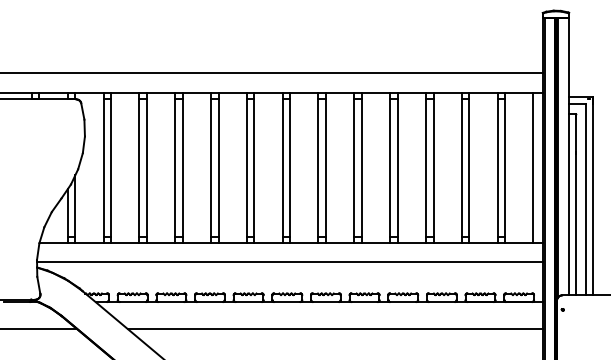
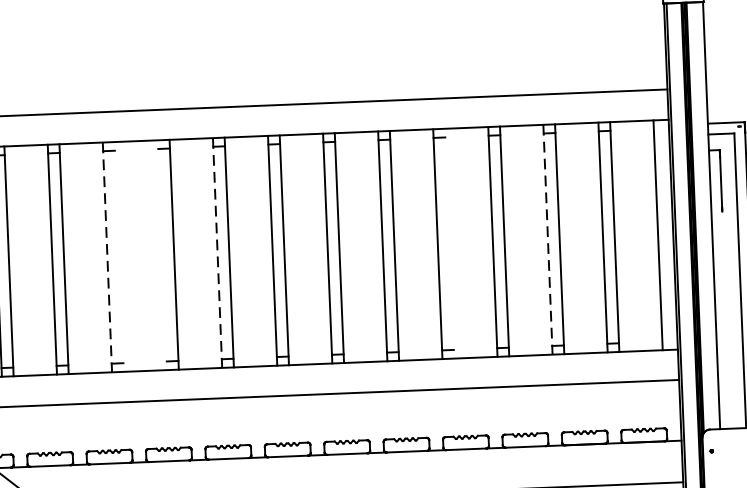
line: (175, 167) -> (107, 256), solid -> dashed
line: (182, 167) -> (118, 256), removed
line: (210, 167) -> (161, 254), removed
line: (246, 167) -> (217, 252), solid -> dashed
line: (397, 167) -> (449, 242), removed
line: (461, 167) -> (547, 239), solid -> dashed
line: (575, 224) -> (726, 319), removed

